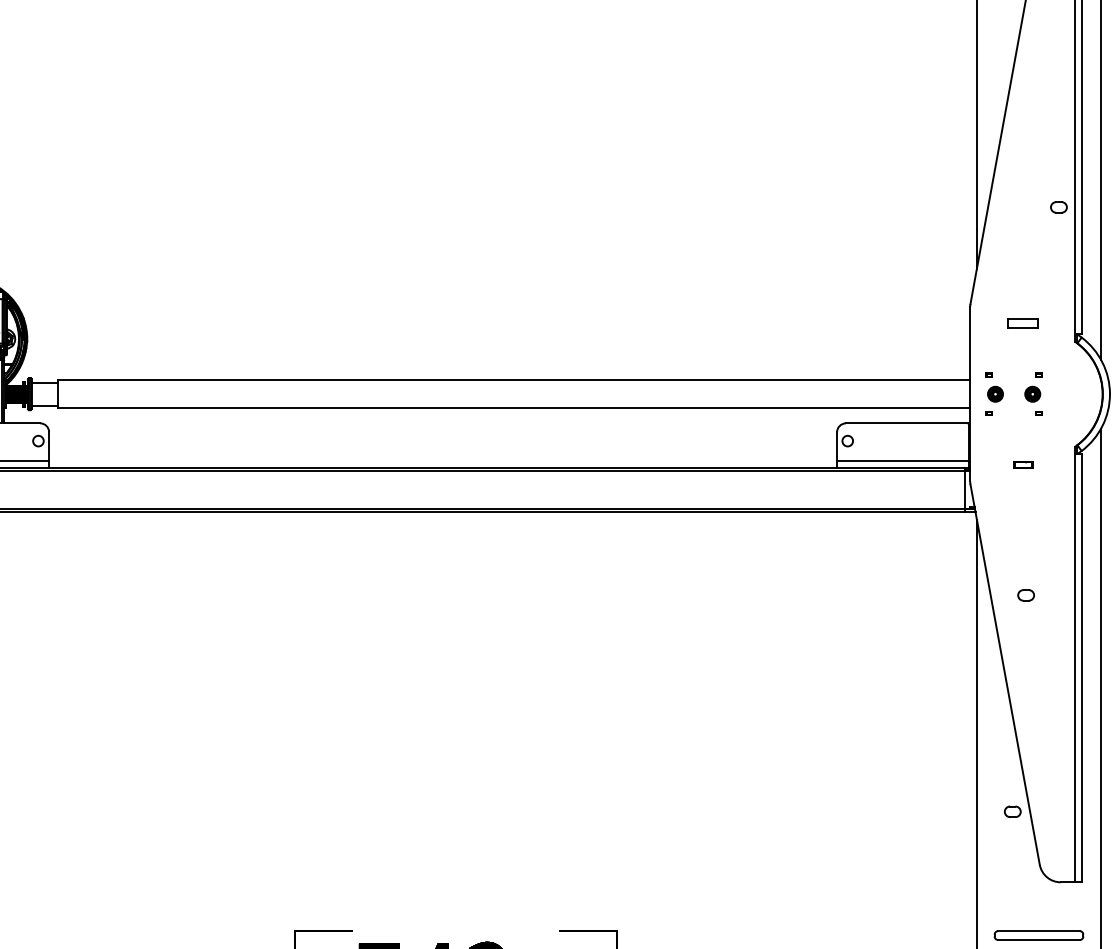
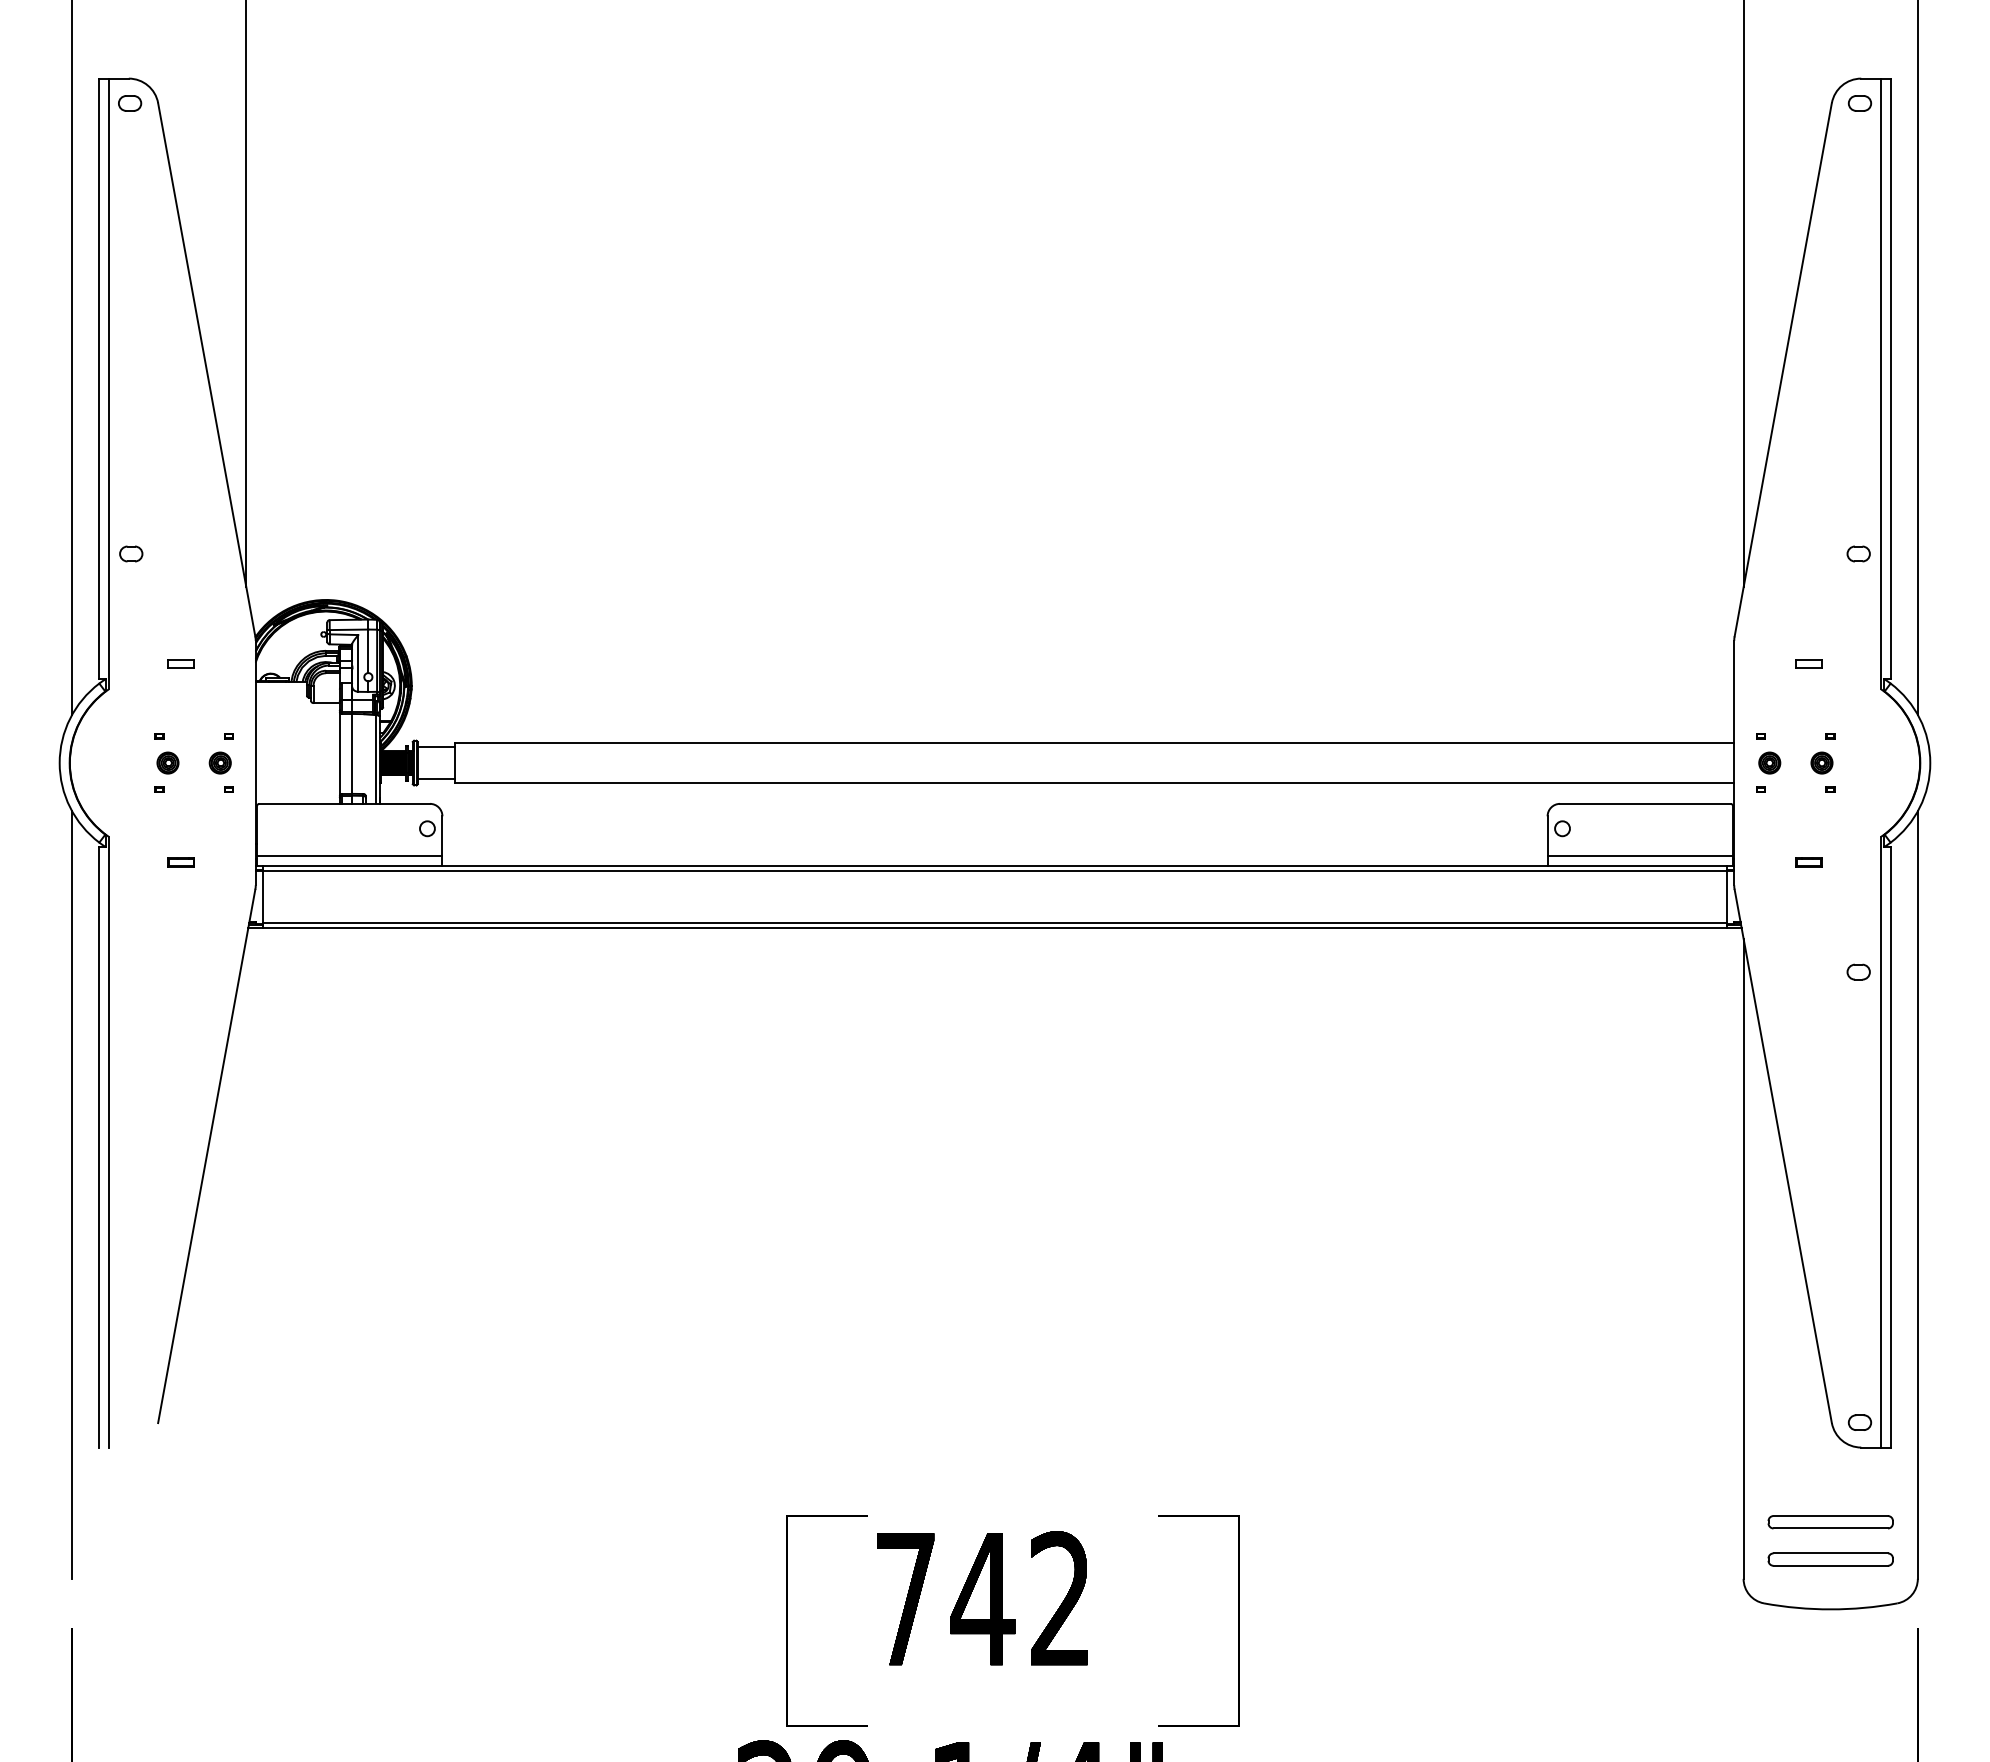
part: (1058, 207) -> (1858, 553), moved
part: (1023, 323) -> (1808, 663), size x0.62
part: (1025, 594) -> (1858, 971), moved
part: (1012, 811) -> (1859, 1422), moved

